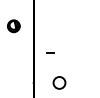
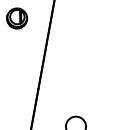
line: (50, 52) -> (70, 73), removed

